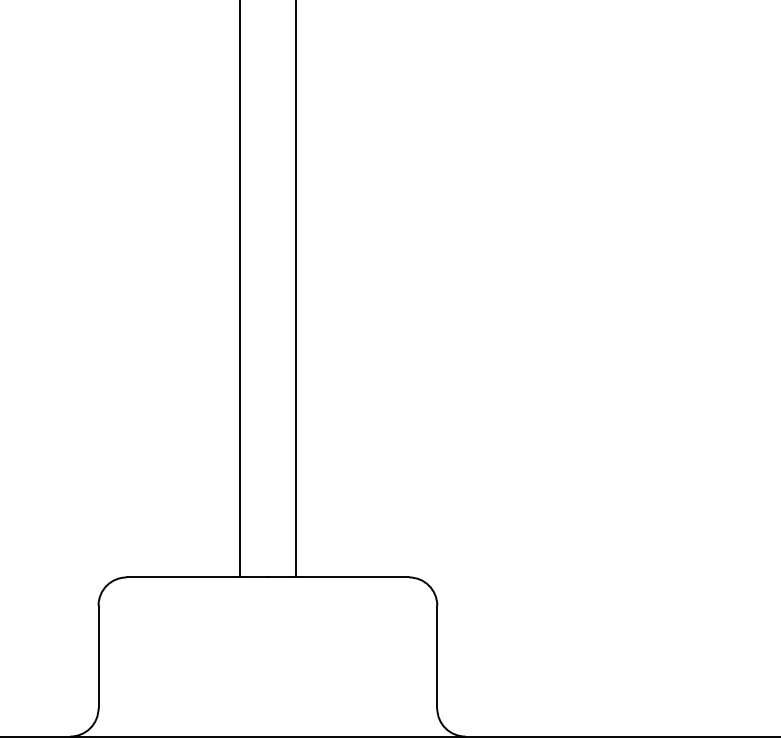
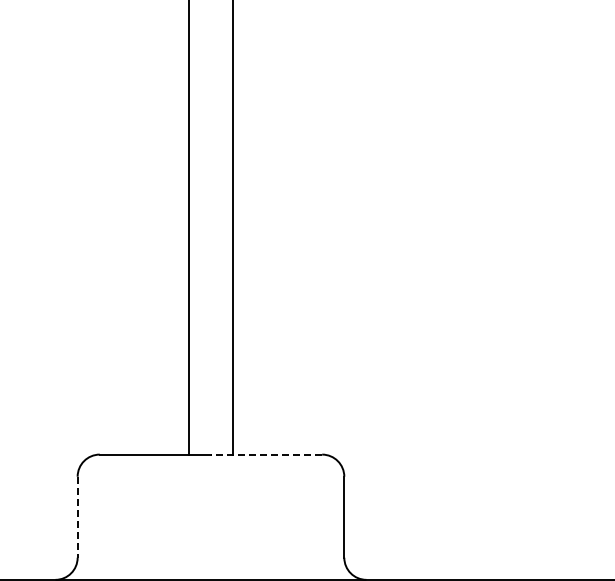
line: (338, 577) -> (266, 454), solid -> dashed
line: (98, 657) -> (77, 517), solid -> dashed

